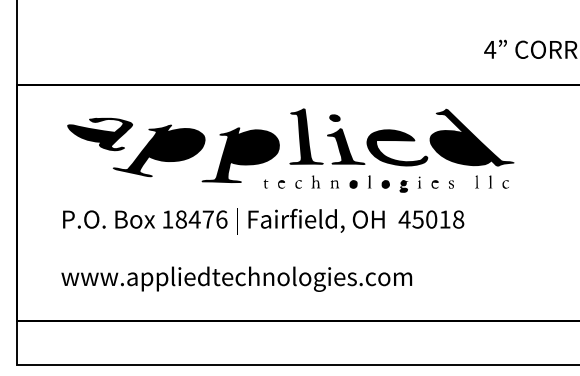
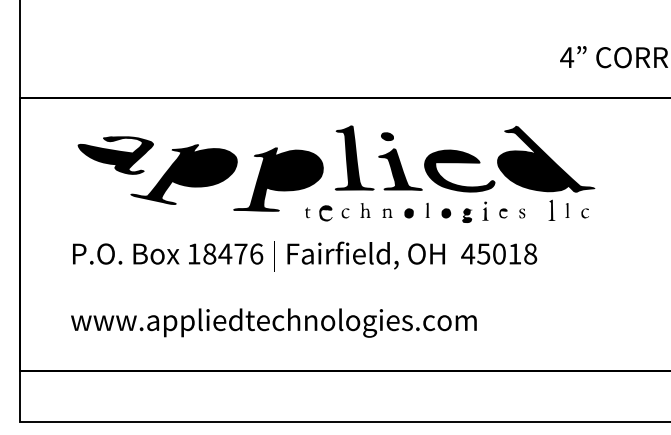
part: (476, 181) -> (551, 209), size x1.4
part: (419, 182) -> (485, 211), size x1.4
part: (281, 184) -> (325, 213), size x1.6

